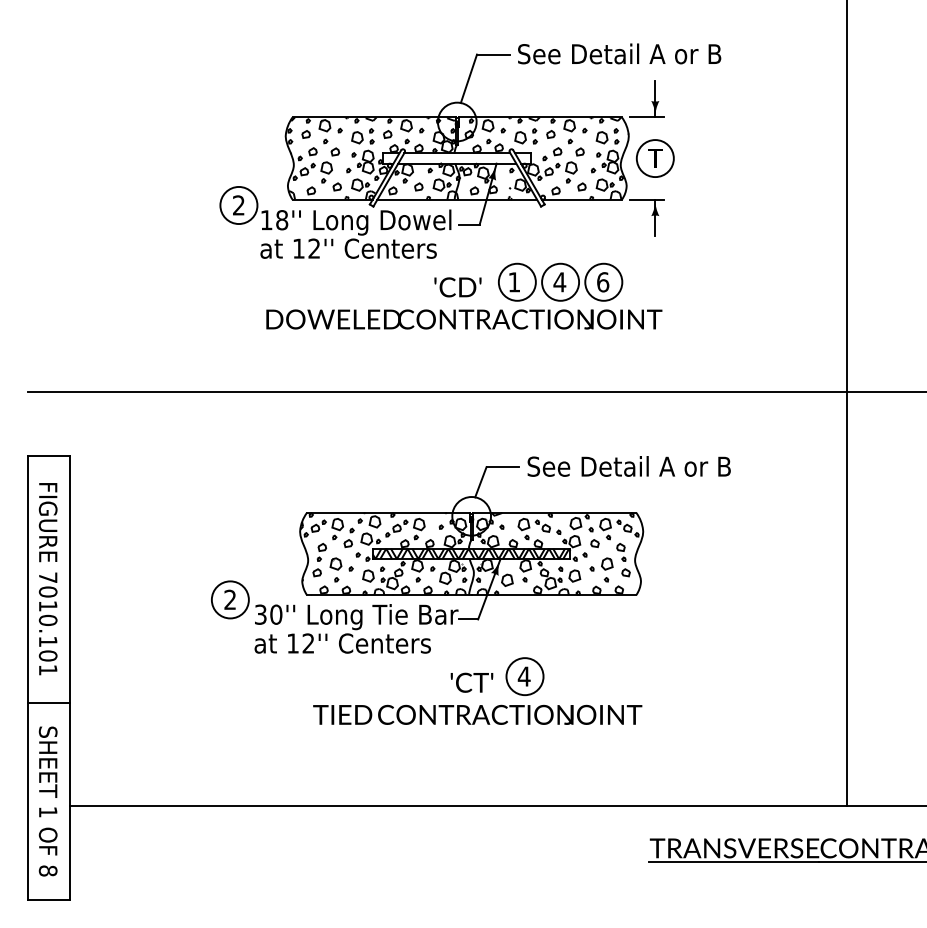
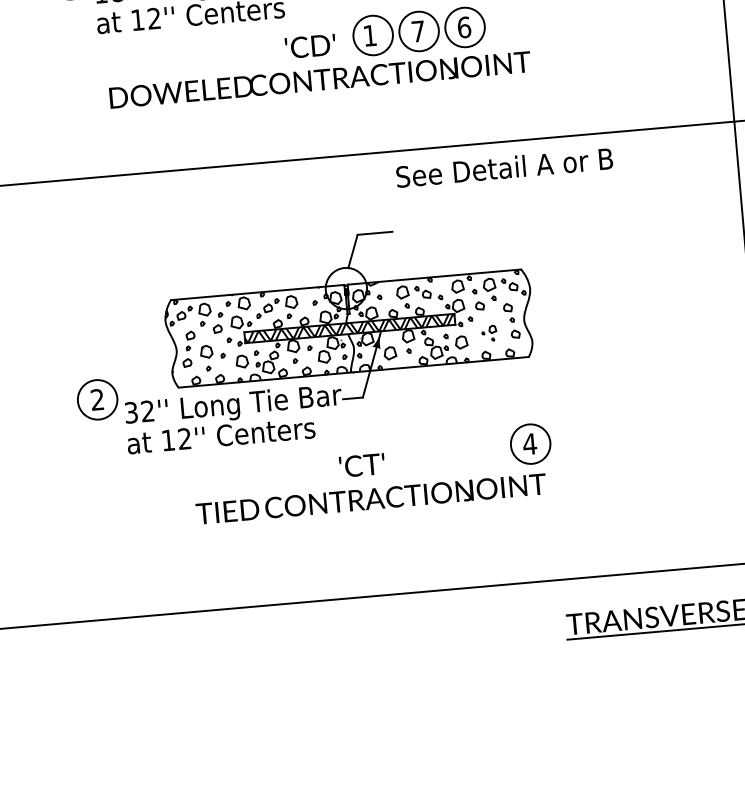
text: (559, 282) -> (418, 31), 4 -> 7
text: (628, 466) -> (503, 167), moved
part: (601, 569) -> (489, 332), size x0.6
text: (276, 614) -> (148, 411), 30'' -> 32''
part: (524, 676) -> (530, 444), moved

